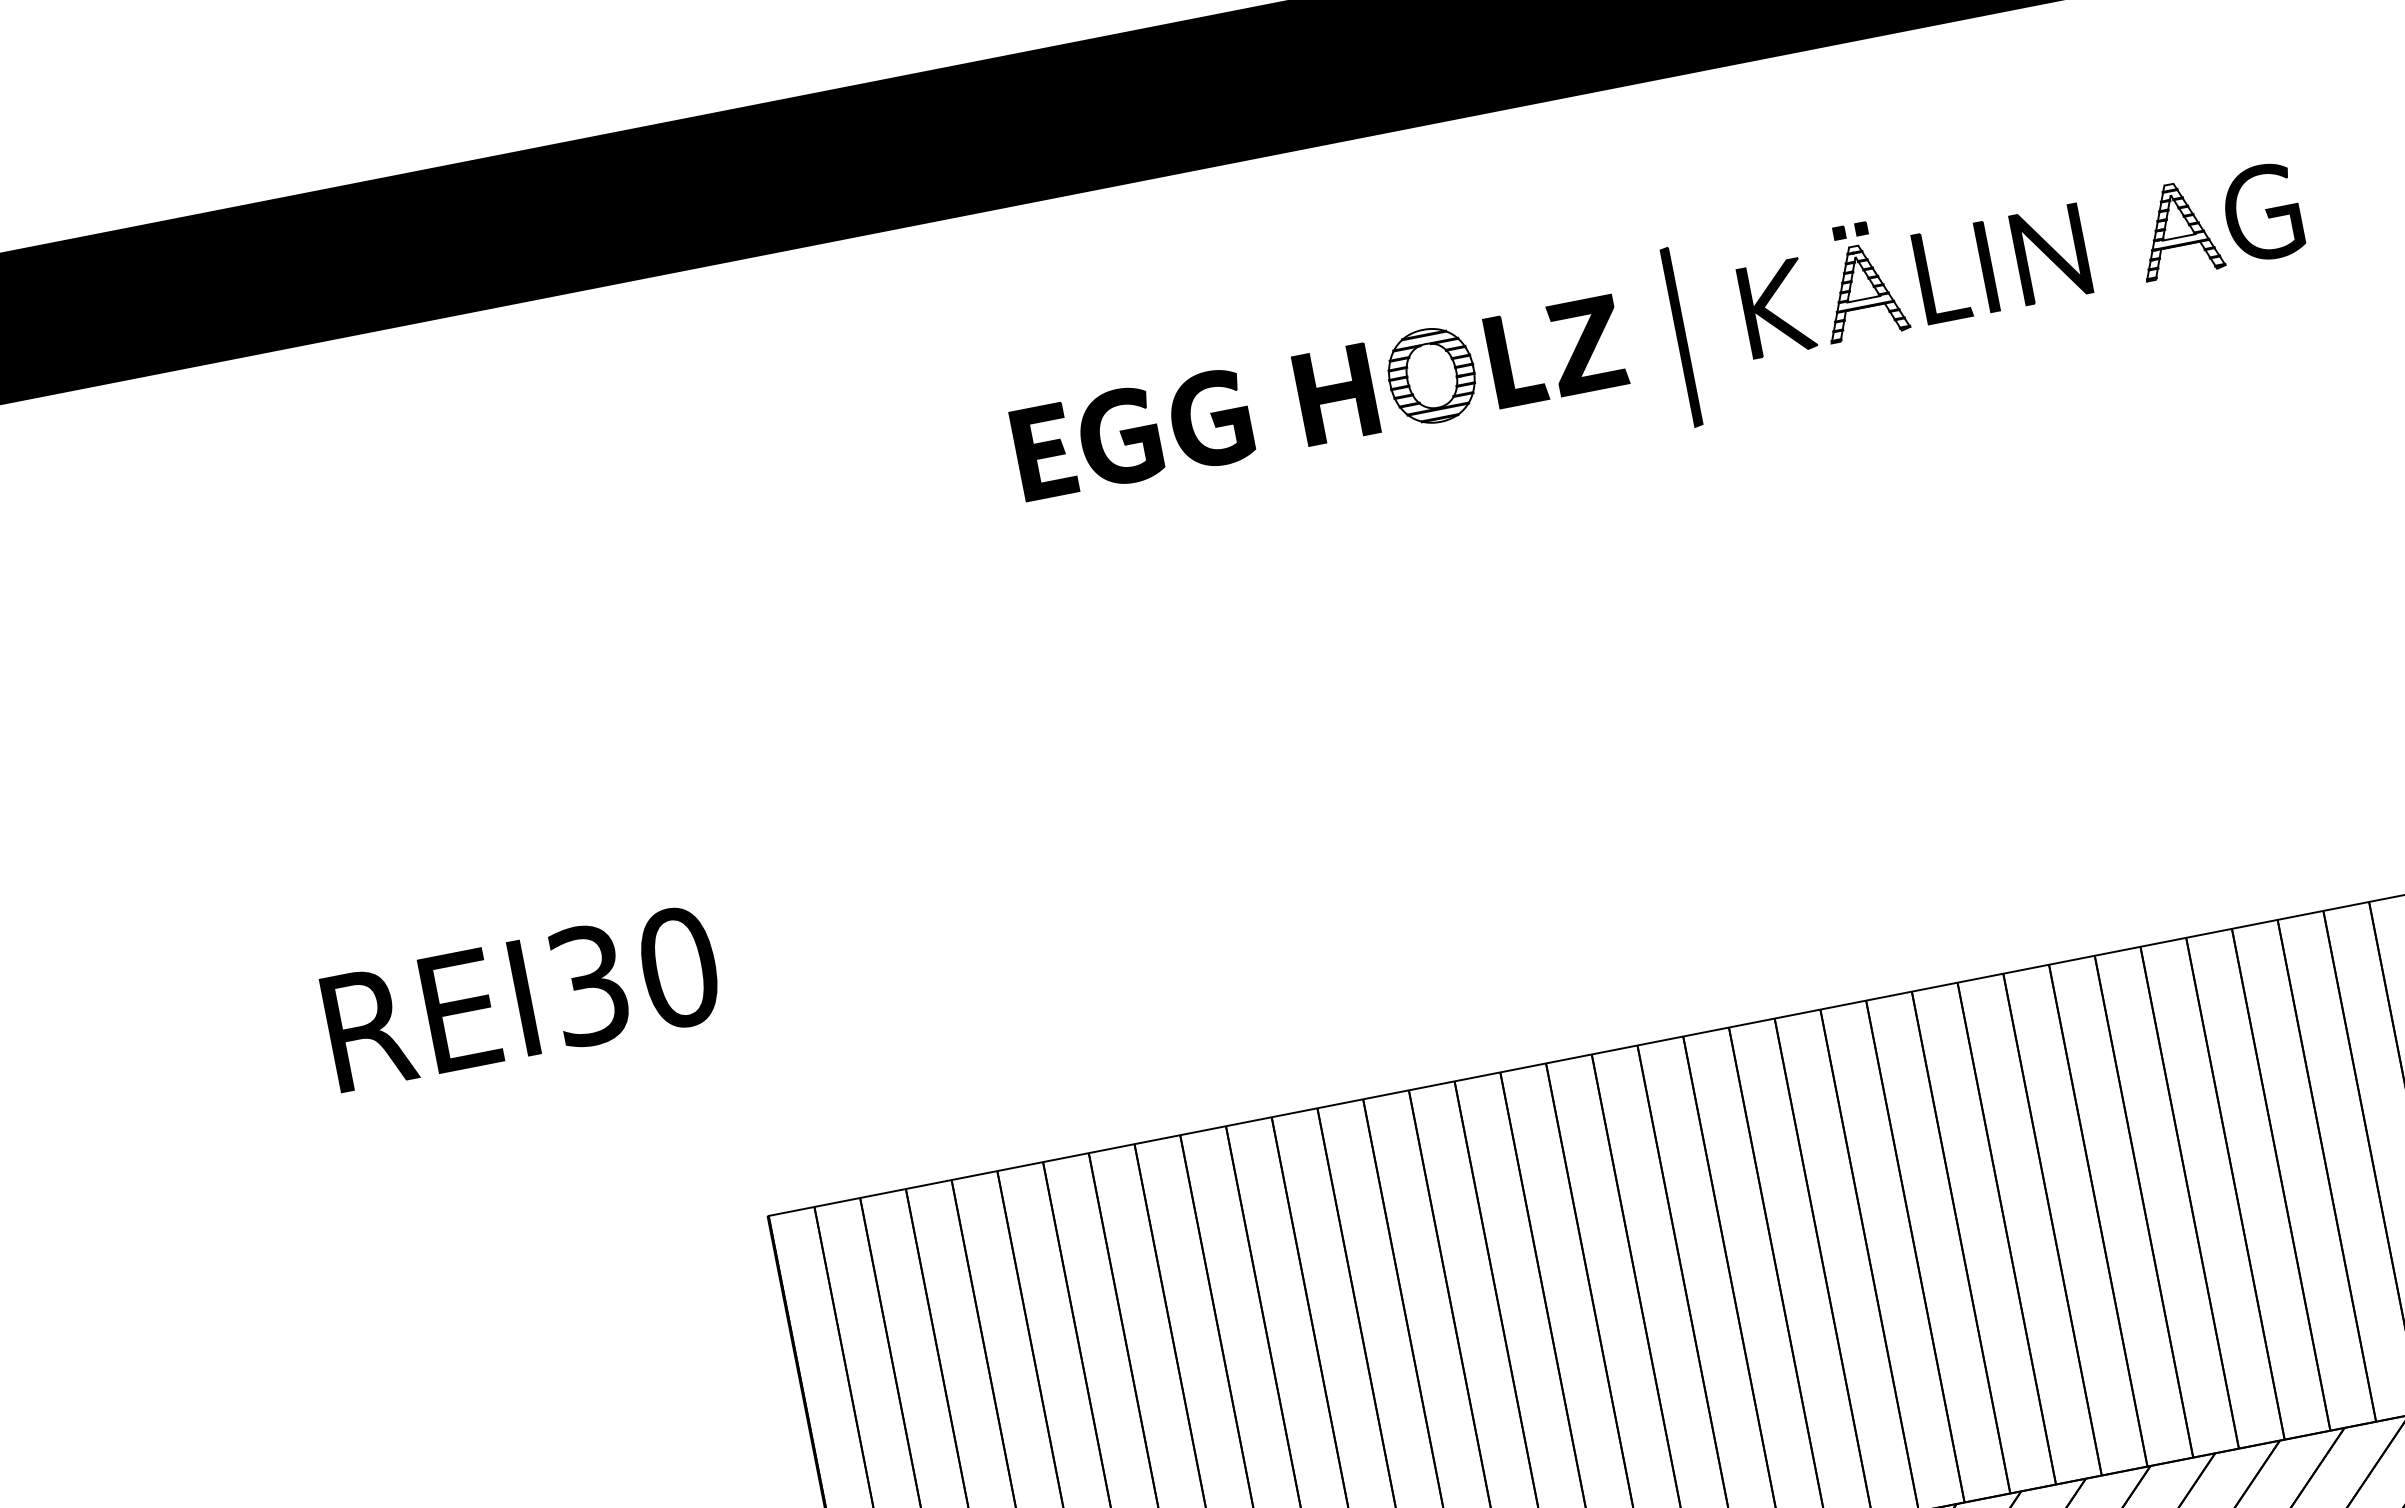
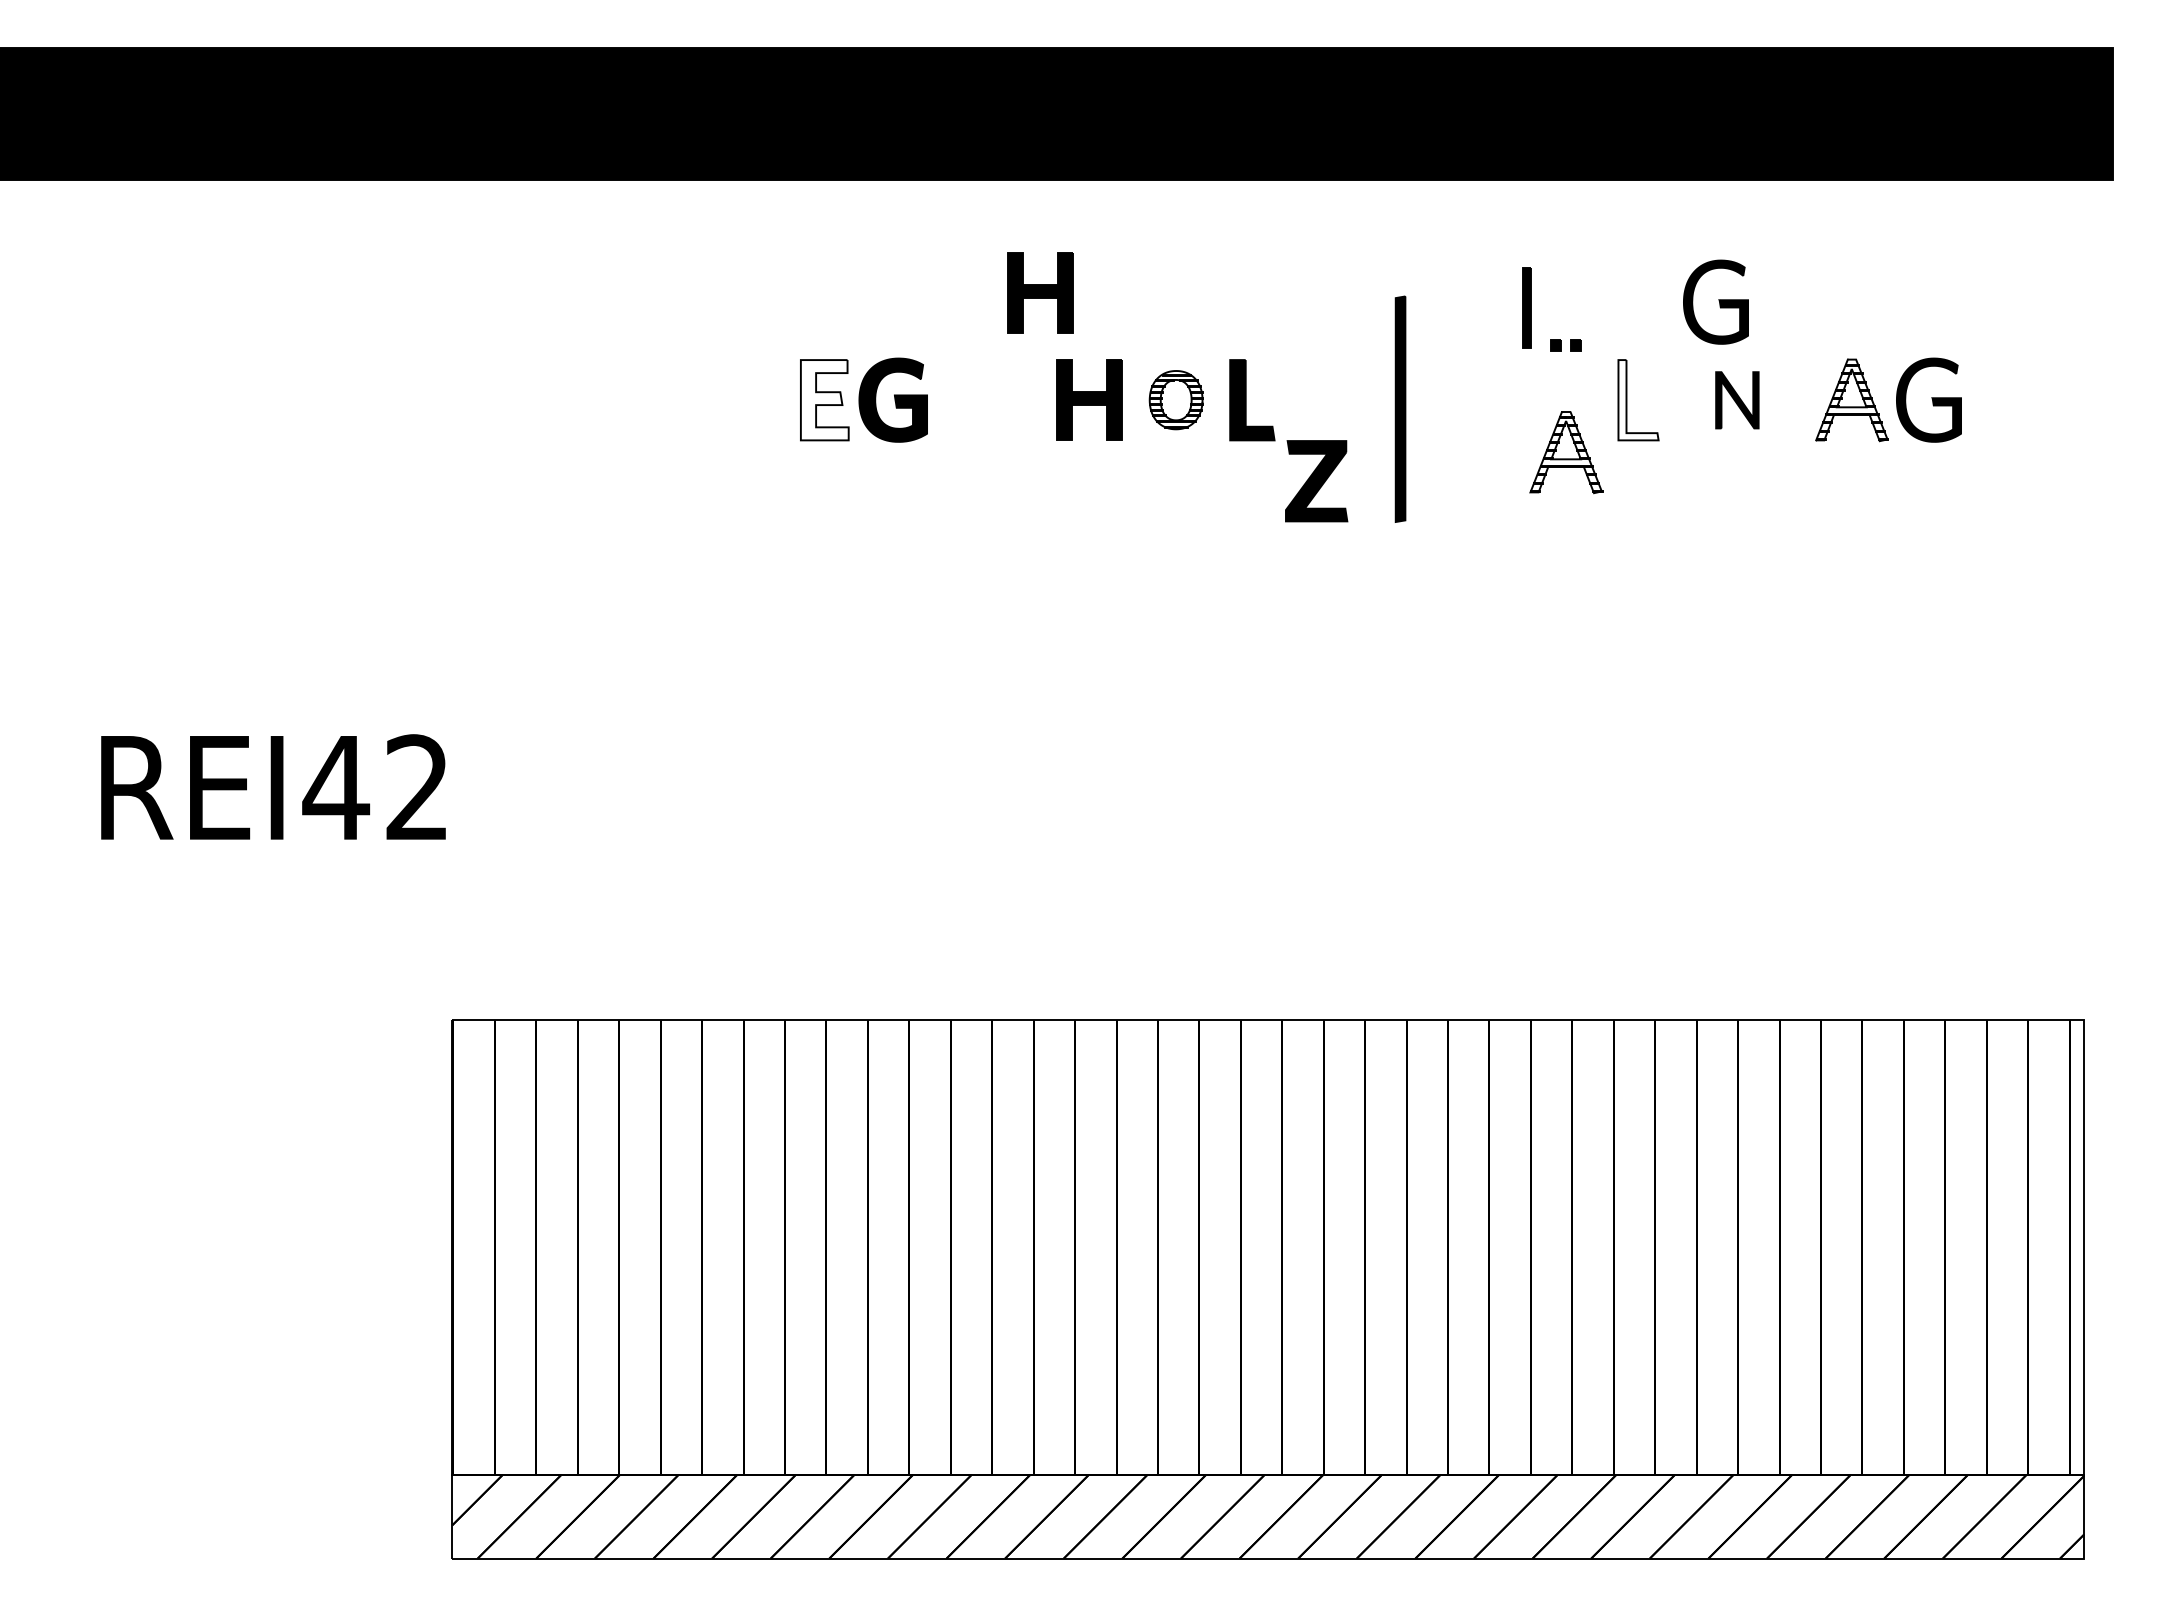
part: (2005, 150) -> (1715, 301), added
part: (2051, 254) -> (1737, 400), size x0.7
part: (1986, 266) -> (1526, 307), moved
fill: (1942, 276) -> (1638, 400), removed
part: (1259, 286) -> (1040, 292), added
part: (1862, 291) -> (1566, 452), moved
part: (1776, 308) -> (1488, 400), removed
part: (1681, 337) -> (1400, 409), size x1.4
part: (1586, 345) -> (1316, 481), moved
part: (1432, 374) -> (1176, 399), size x0.7
part: (1210, 418) -> (975, 399), removed
fill: (1044, 452) -> (824, 400), removed
text: (633, 976) -> (376, 787), REI30 -> REI42

